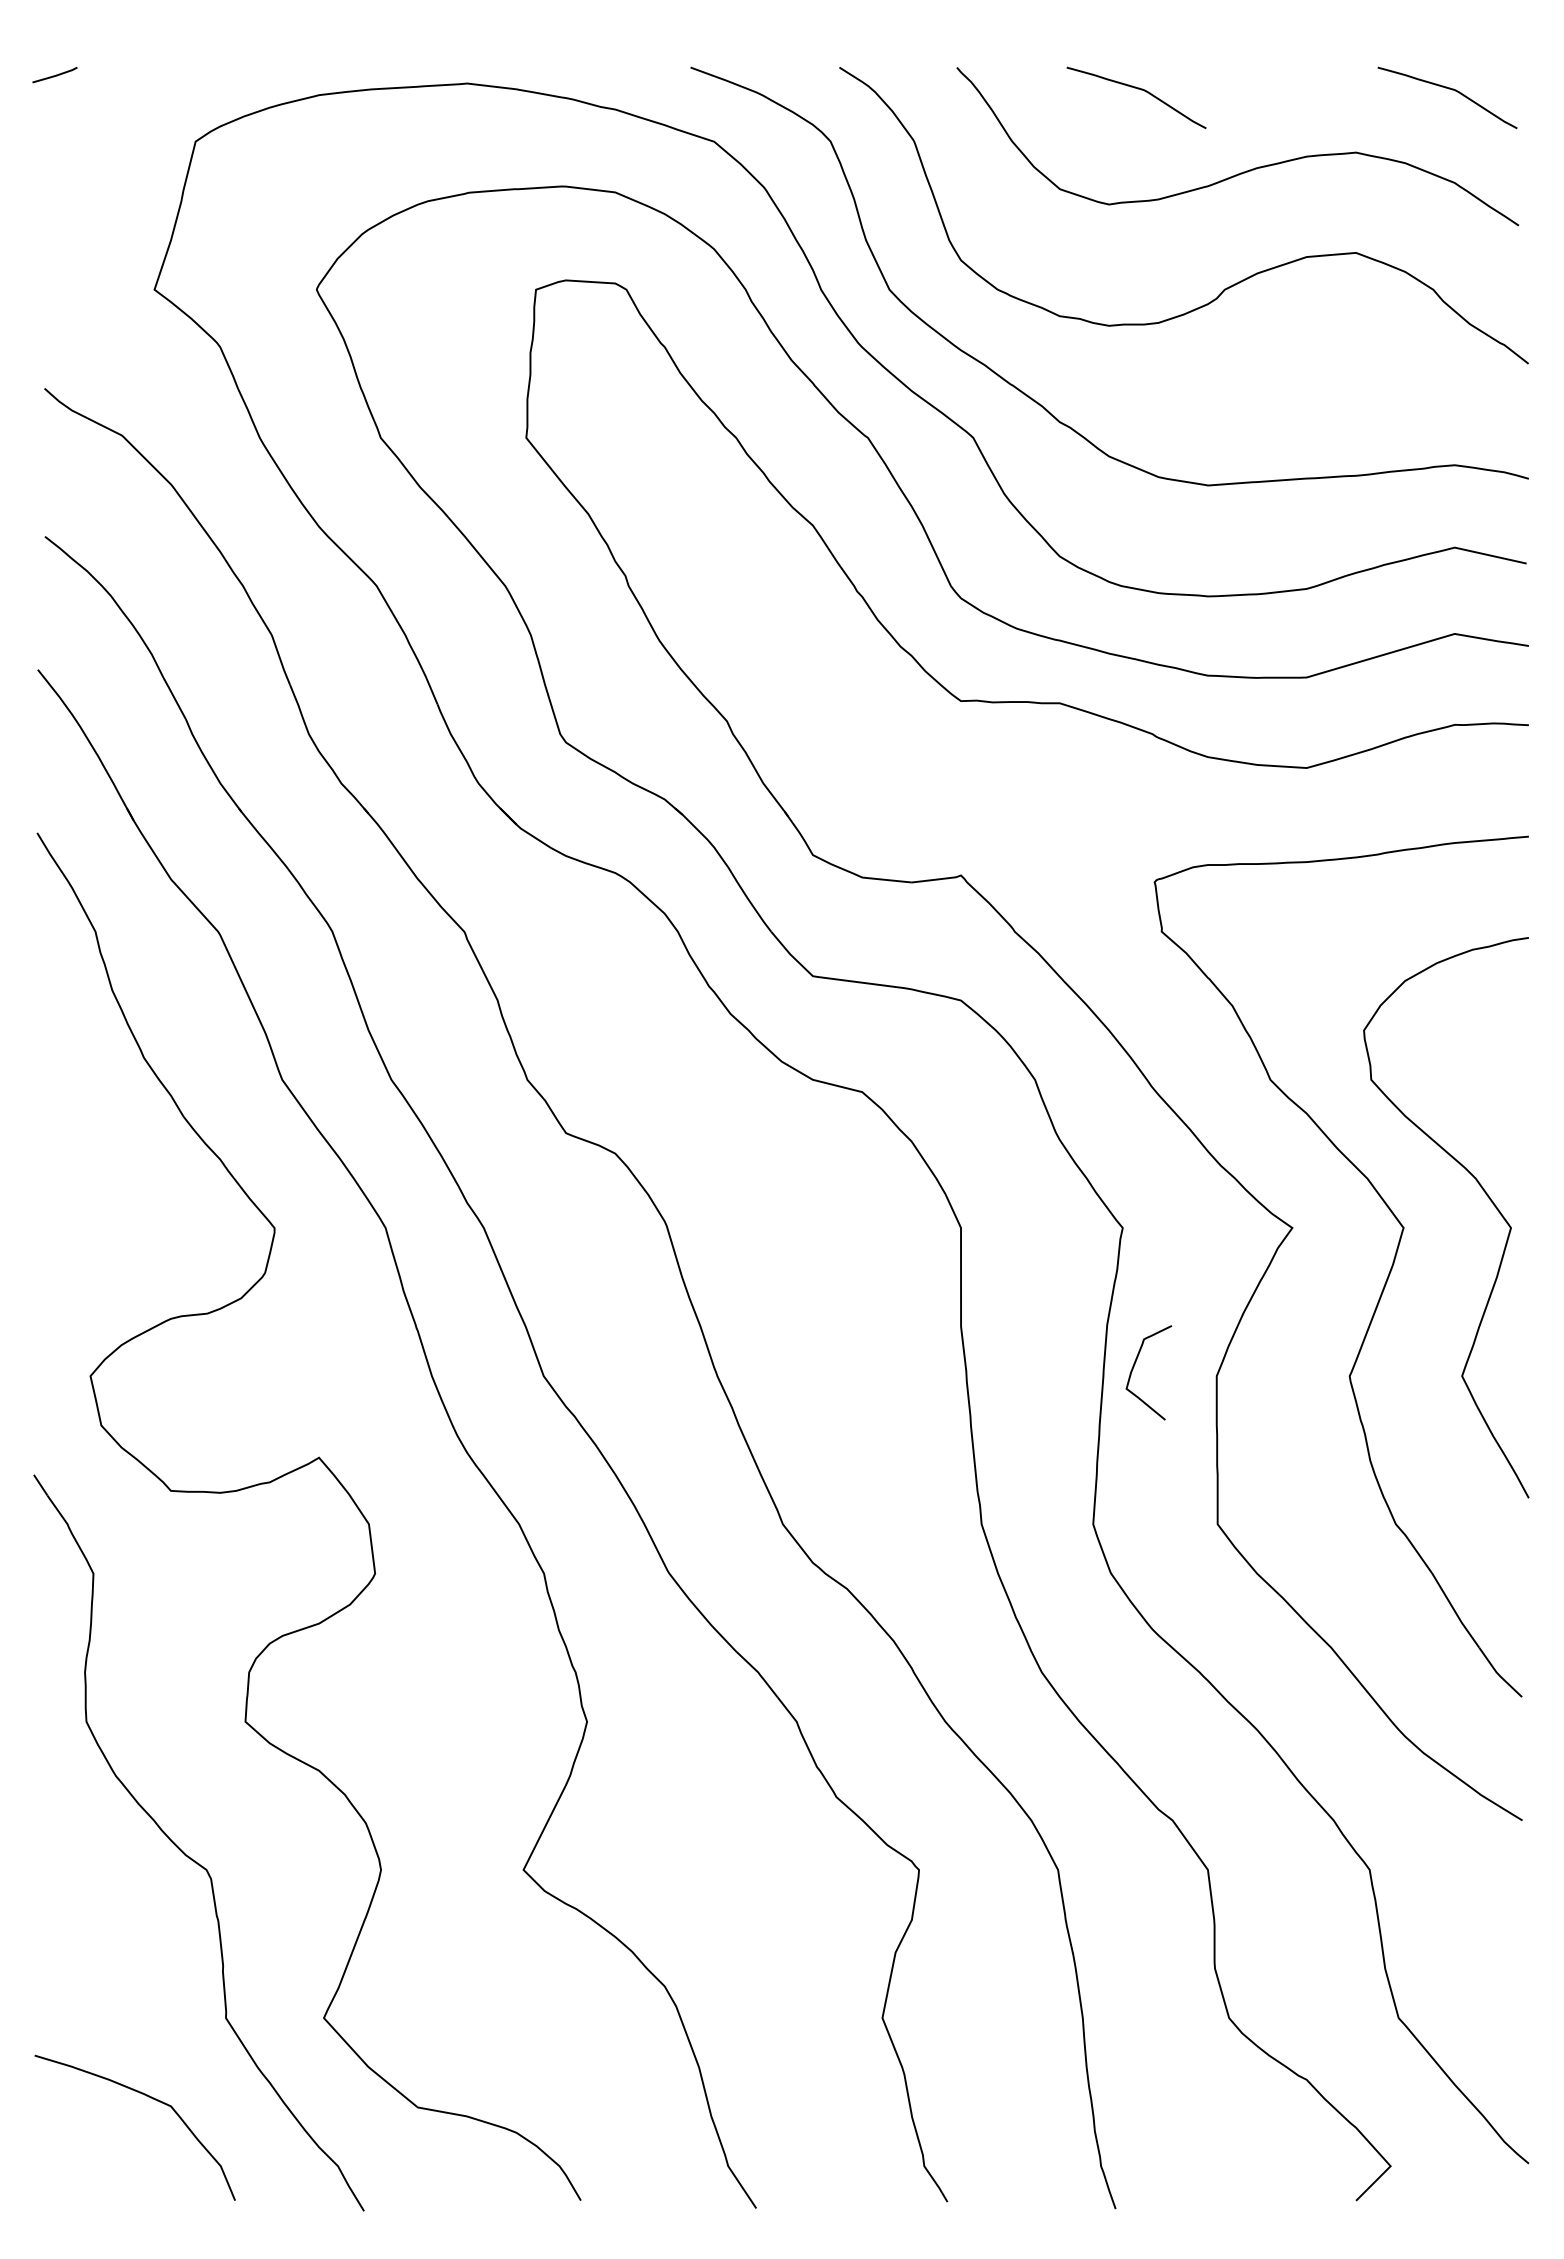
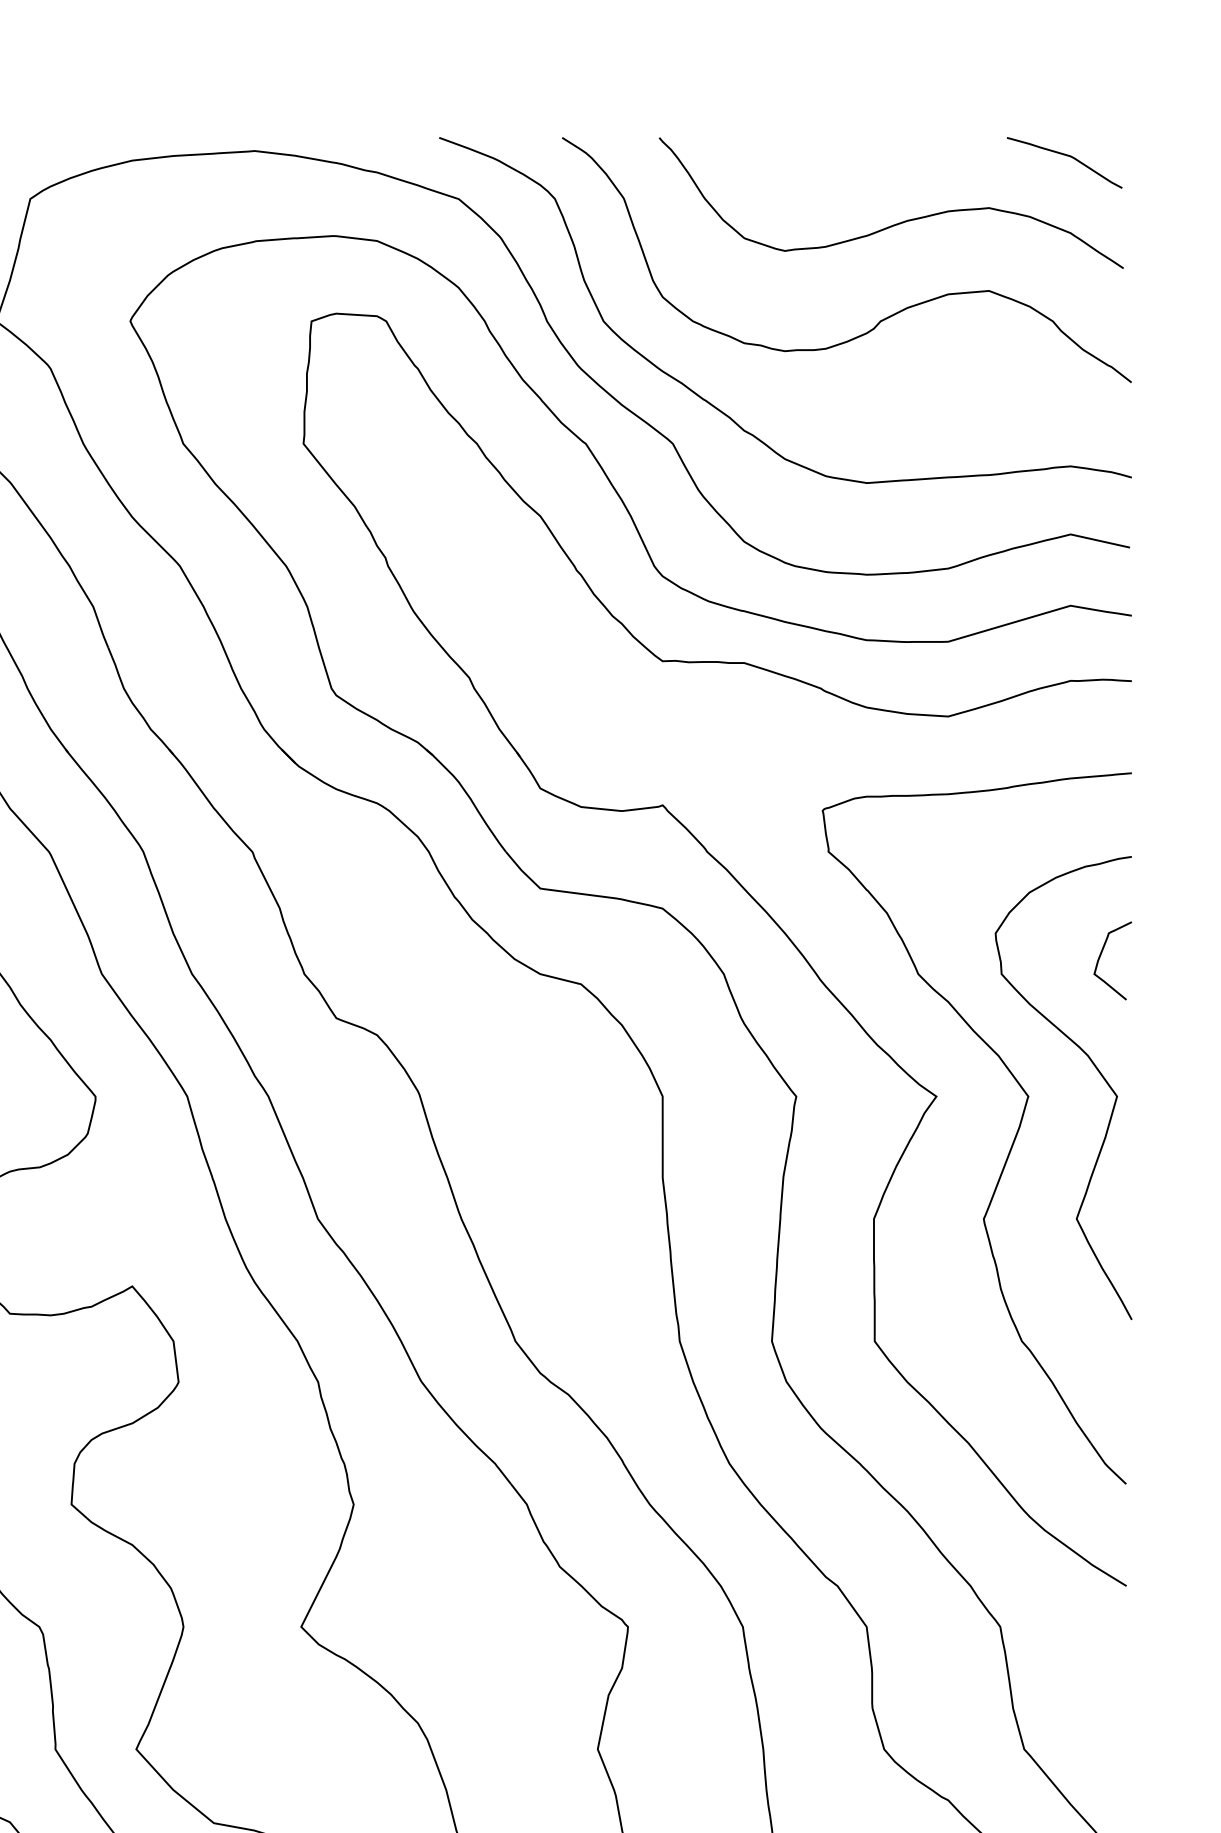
curve: (1137, 89) -> (808, 155), removed
curve: (1134, 1367) -> (1100, 956), moved

